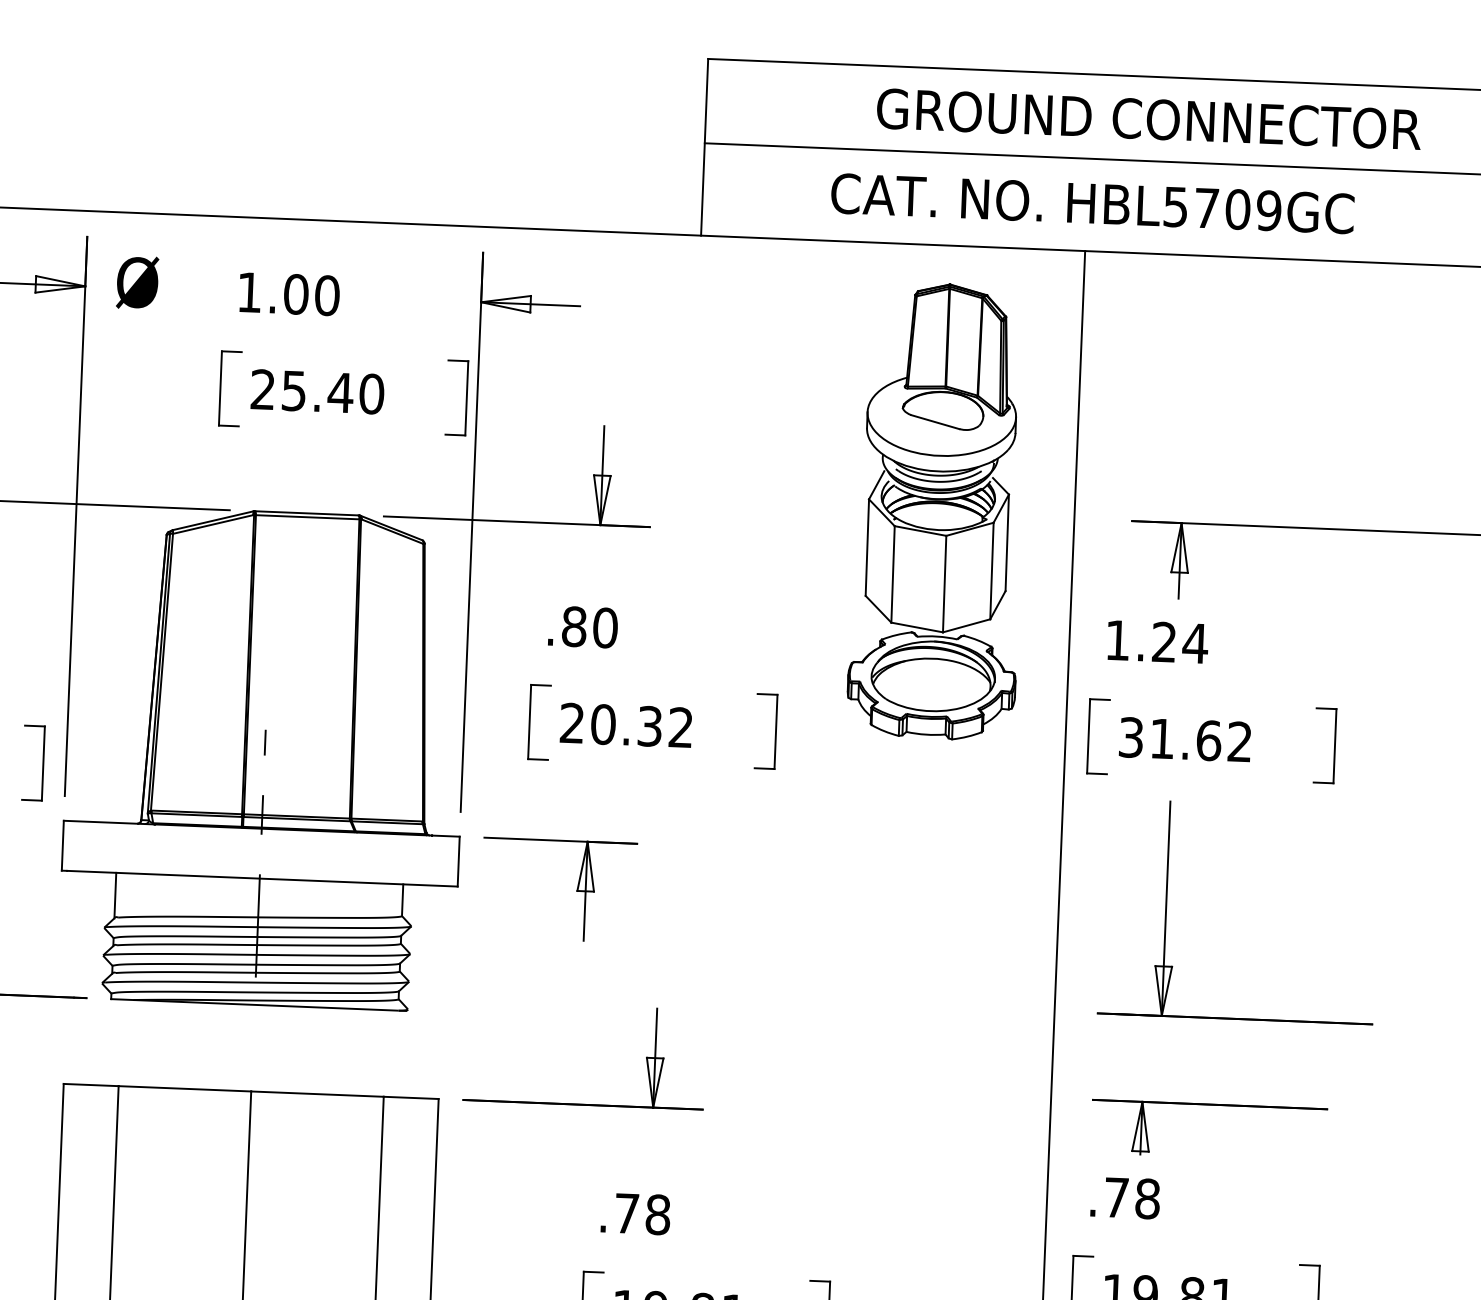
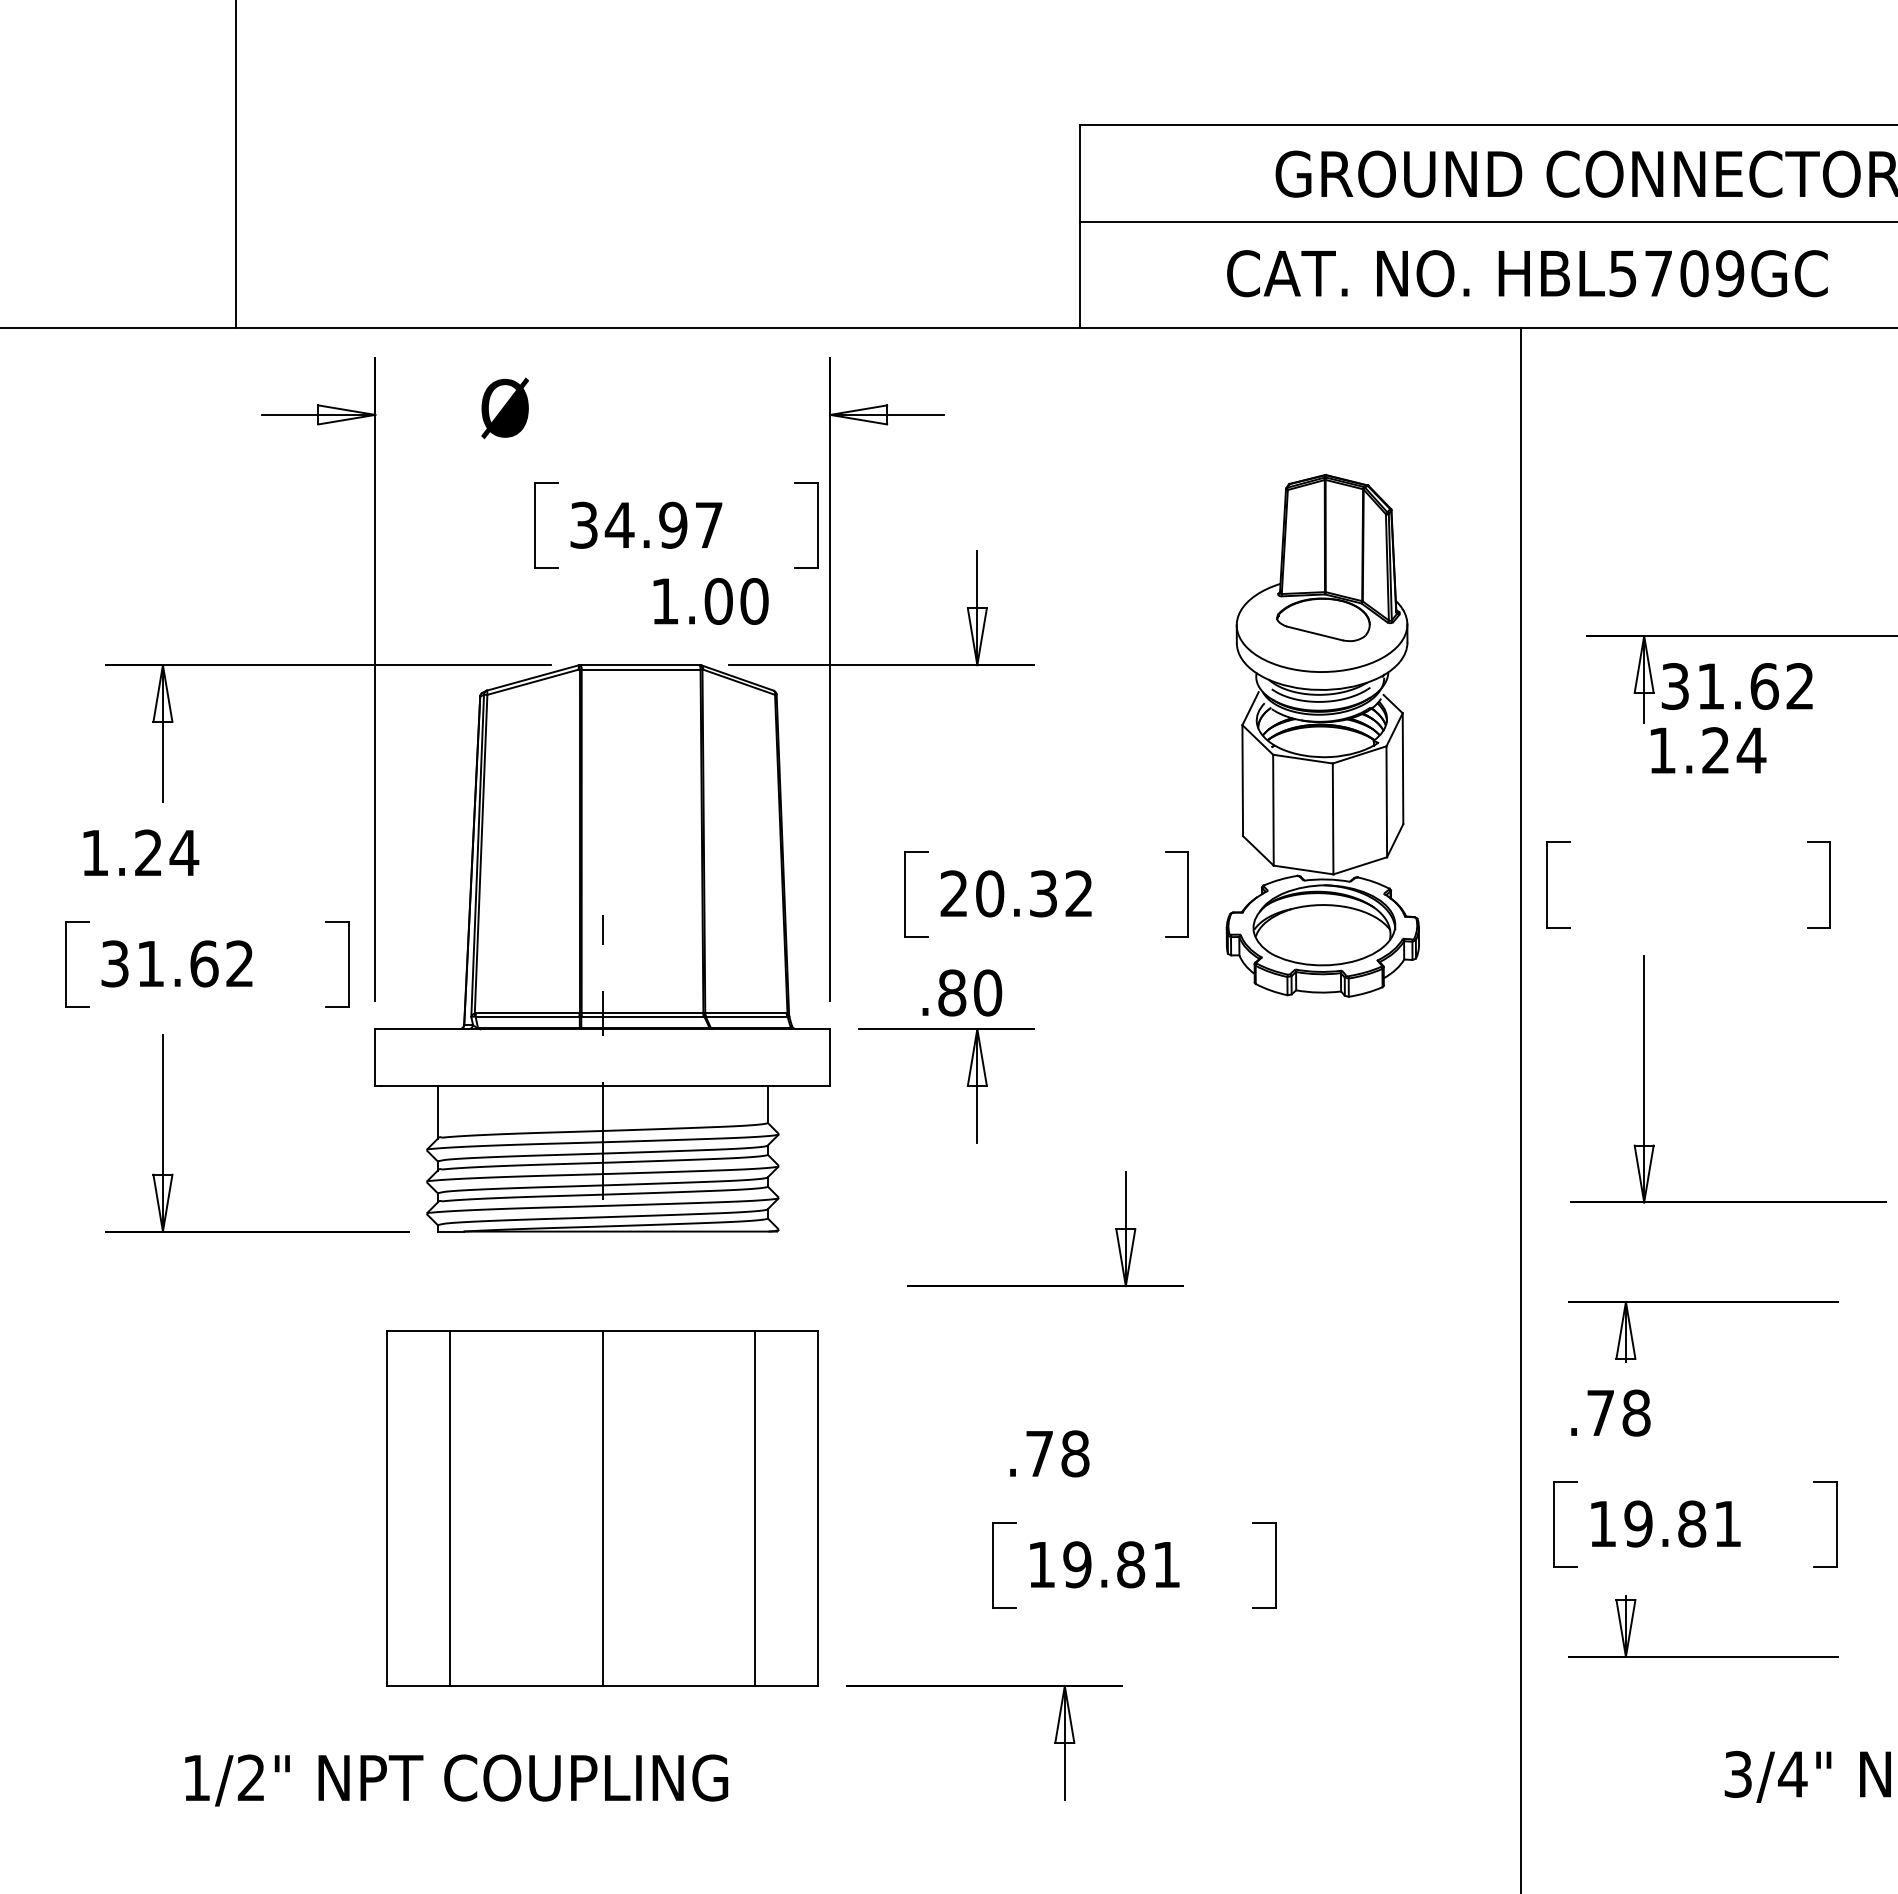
text: (137, 282) -> (504, 408), moved
text: (289, 294) -> (710, 601), moved
text: (317, 391) -> (646, 524), 25.40 -> 34.97
part: (938, 511) -> (1322, 735), moved
text: (583, 626) -> (962, 992), moved
text: (1157, 641) -> (1708, 750), moved
text: (1184, 739) -> (1736, 686), moved
part: (583, 1104) -> (1045, 1285), moved

